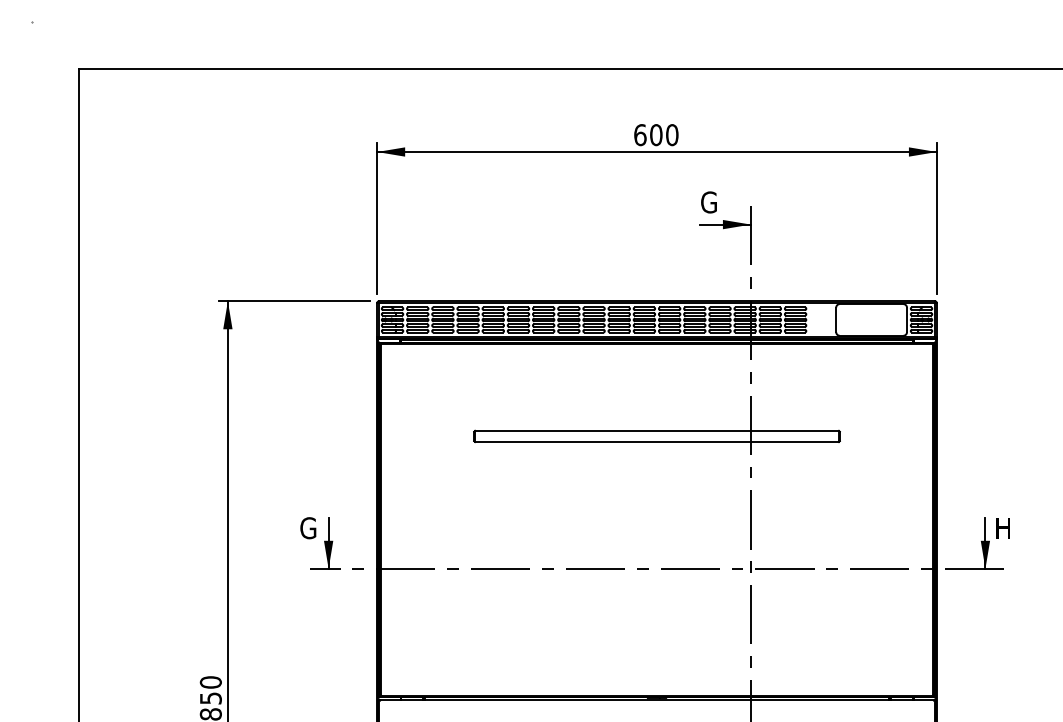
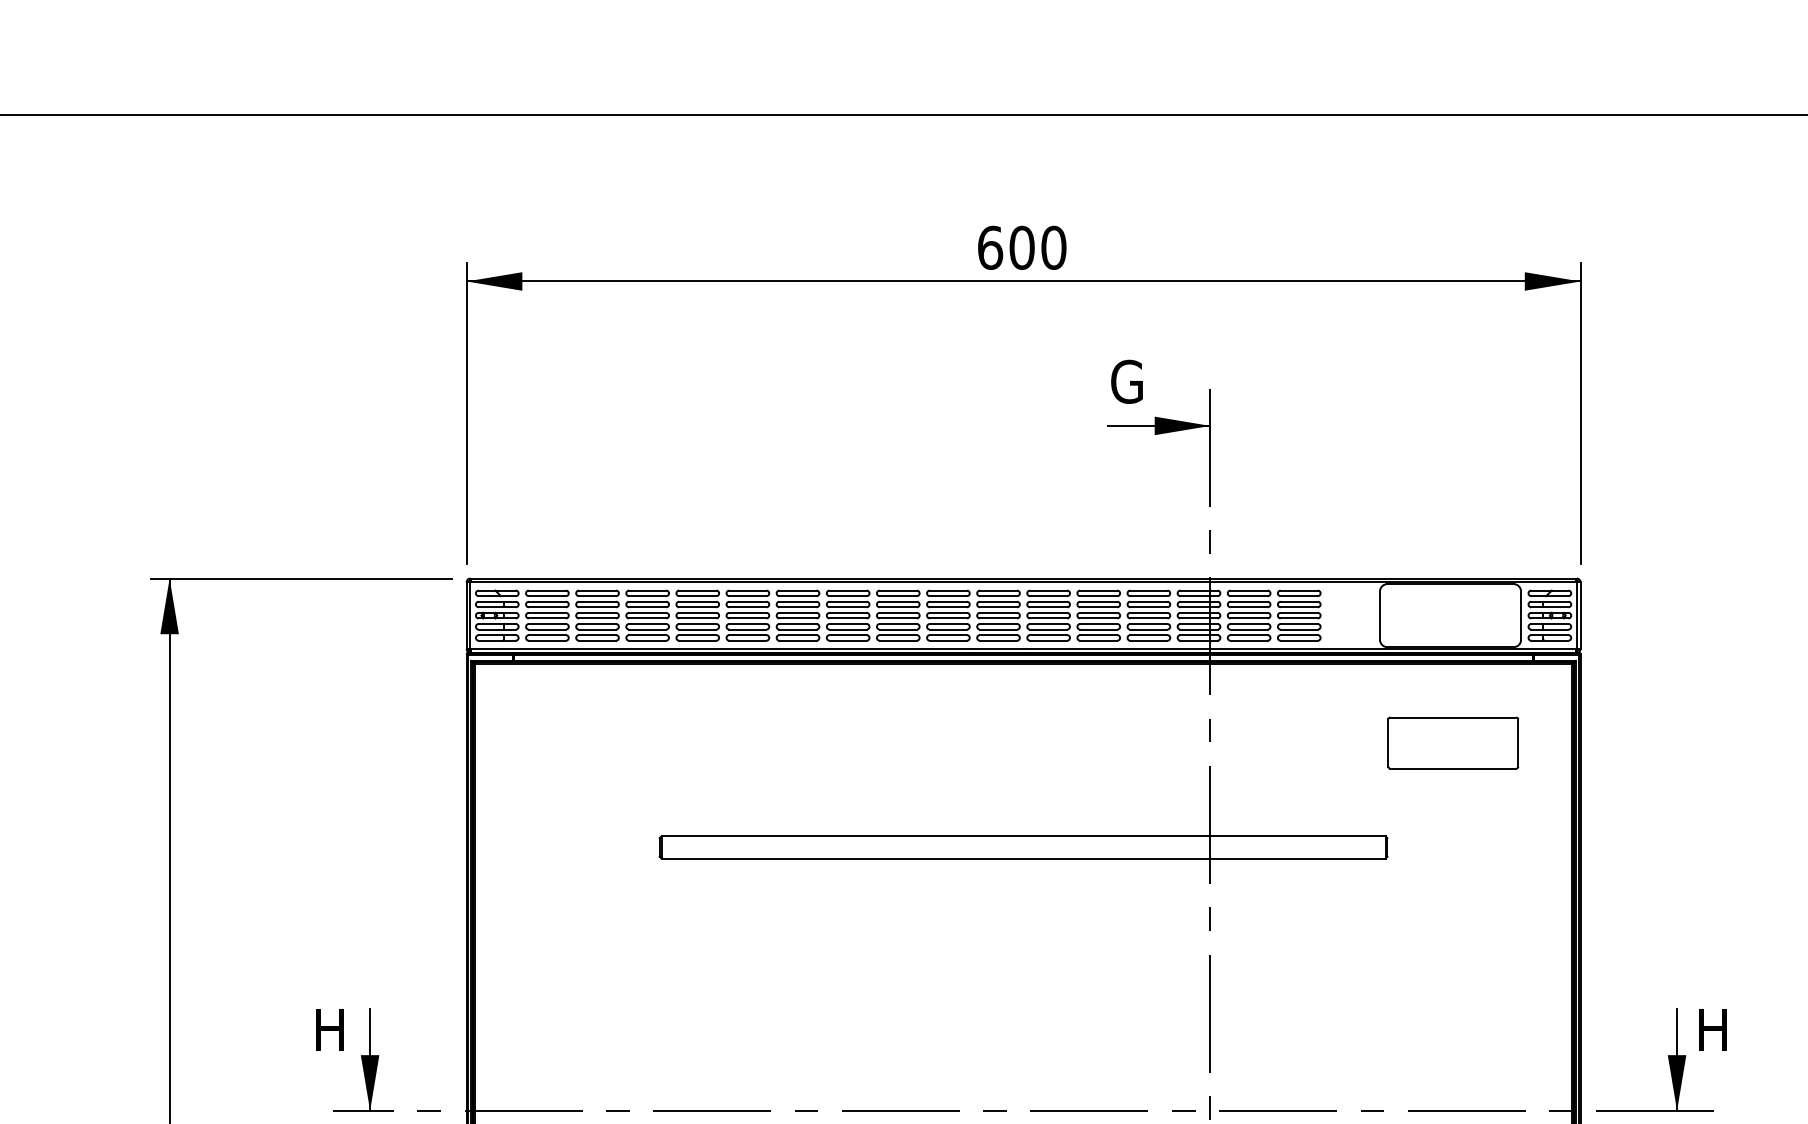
part: (872, 383) -> (1452, 742), added
text: (308, 528) -> (330, 1030), G -> H

